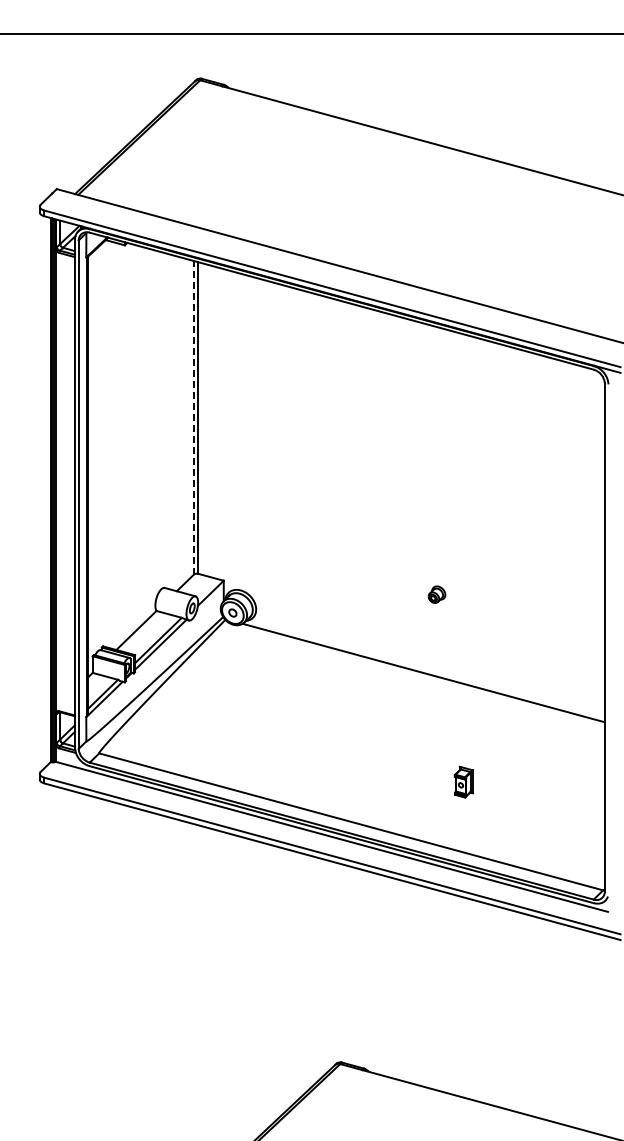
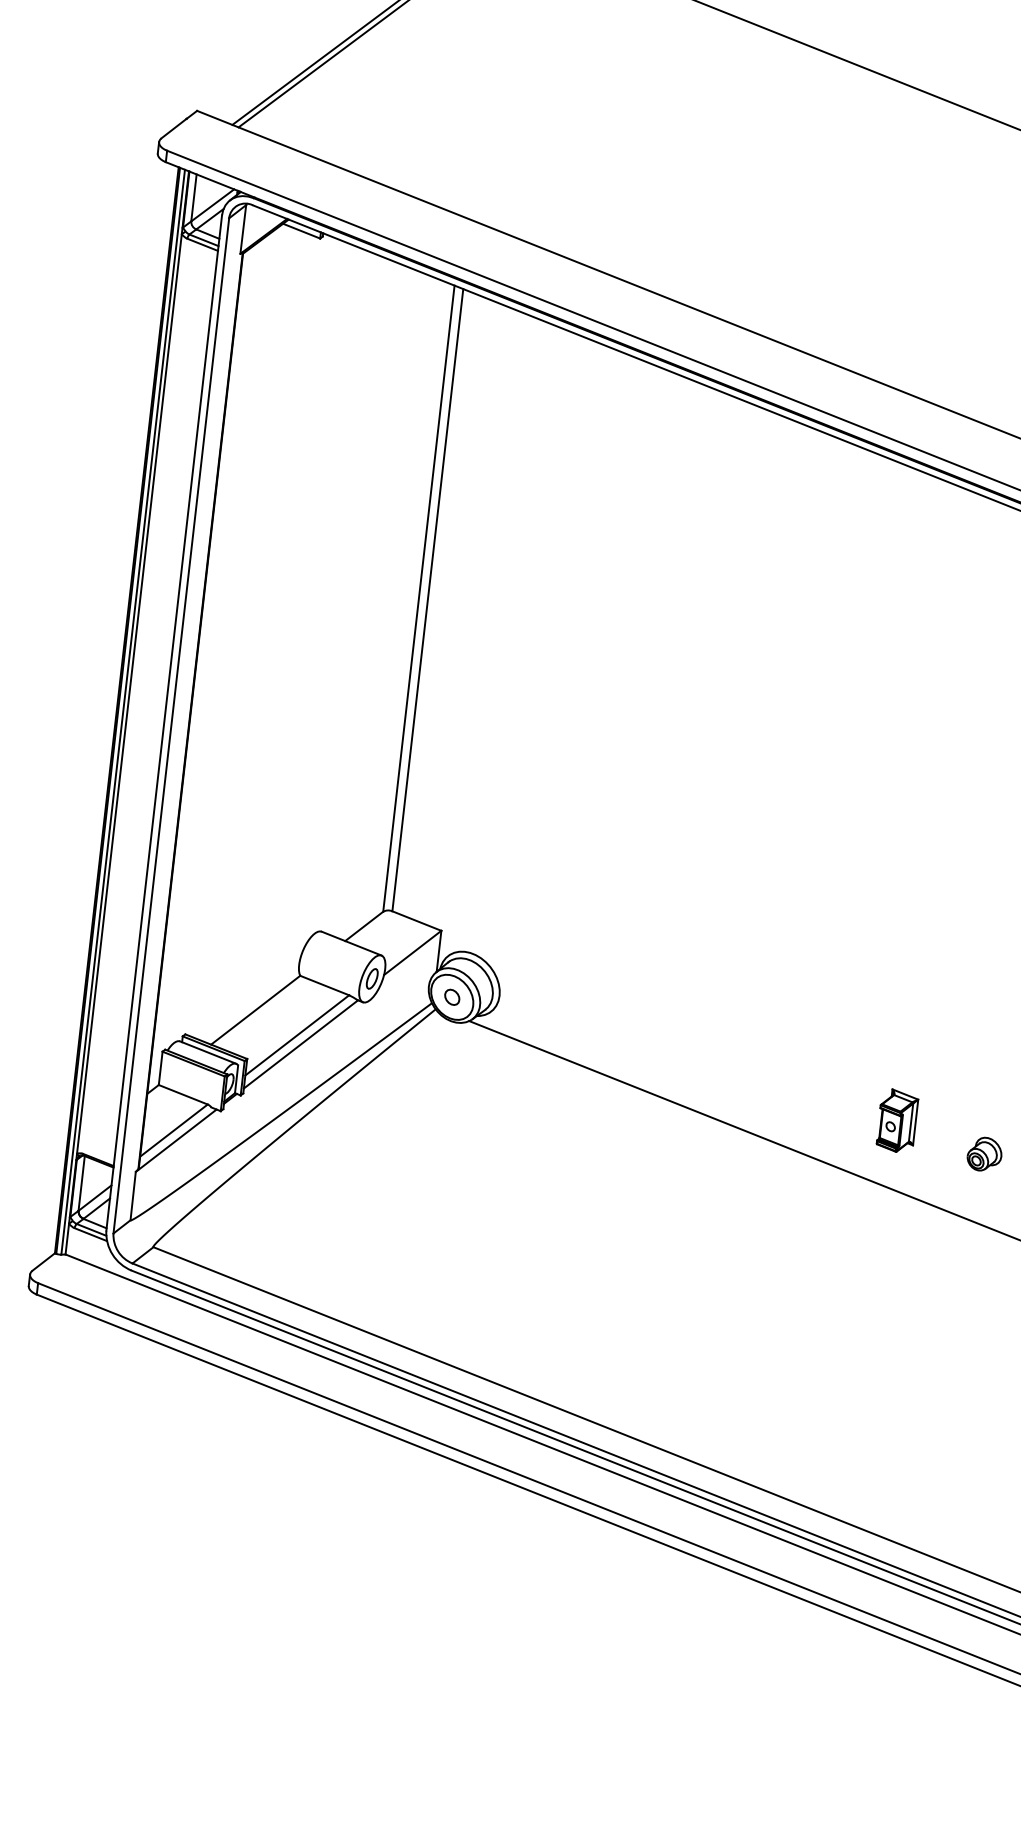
line: (193, 417) -> (418, 597), dashed -> solid
part: (436, 594) -> (983, 1153), moved
part: (463, 781) -> (896, 1119), moved

